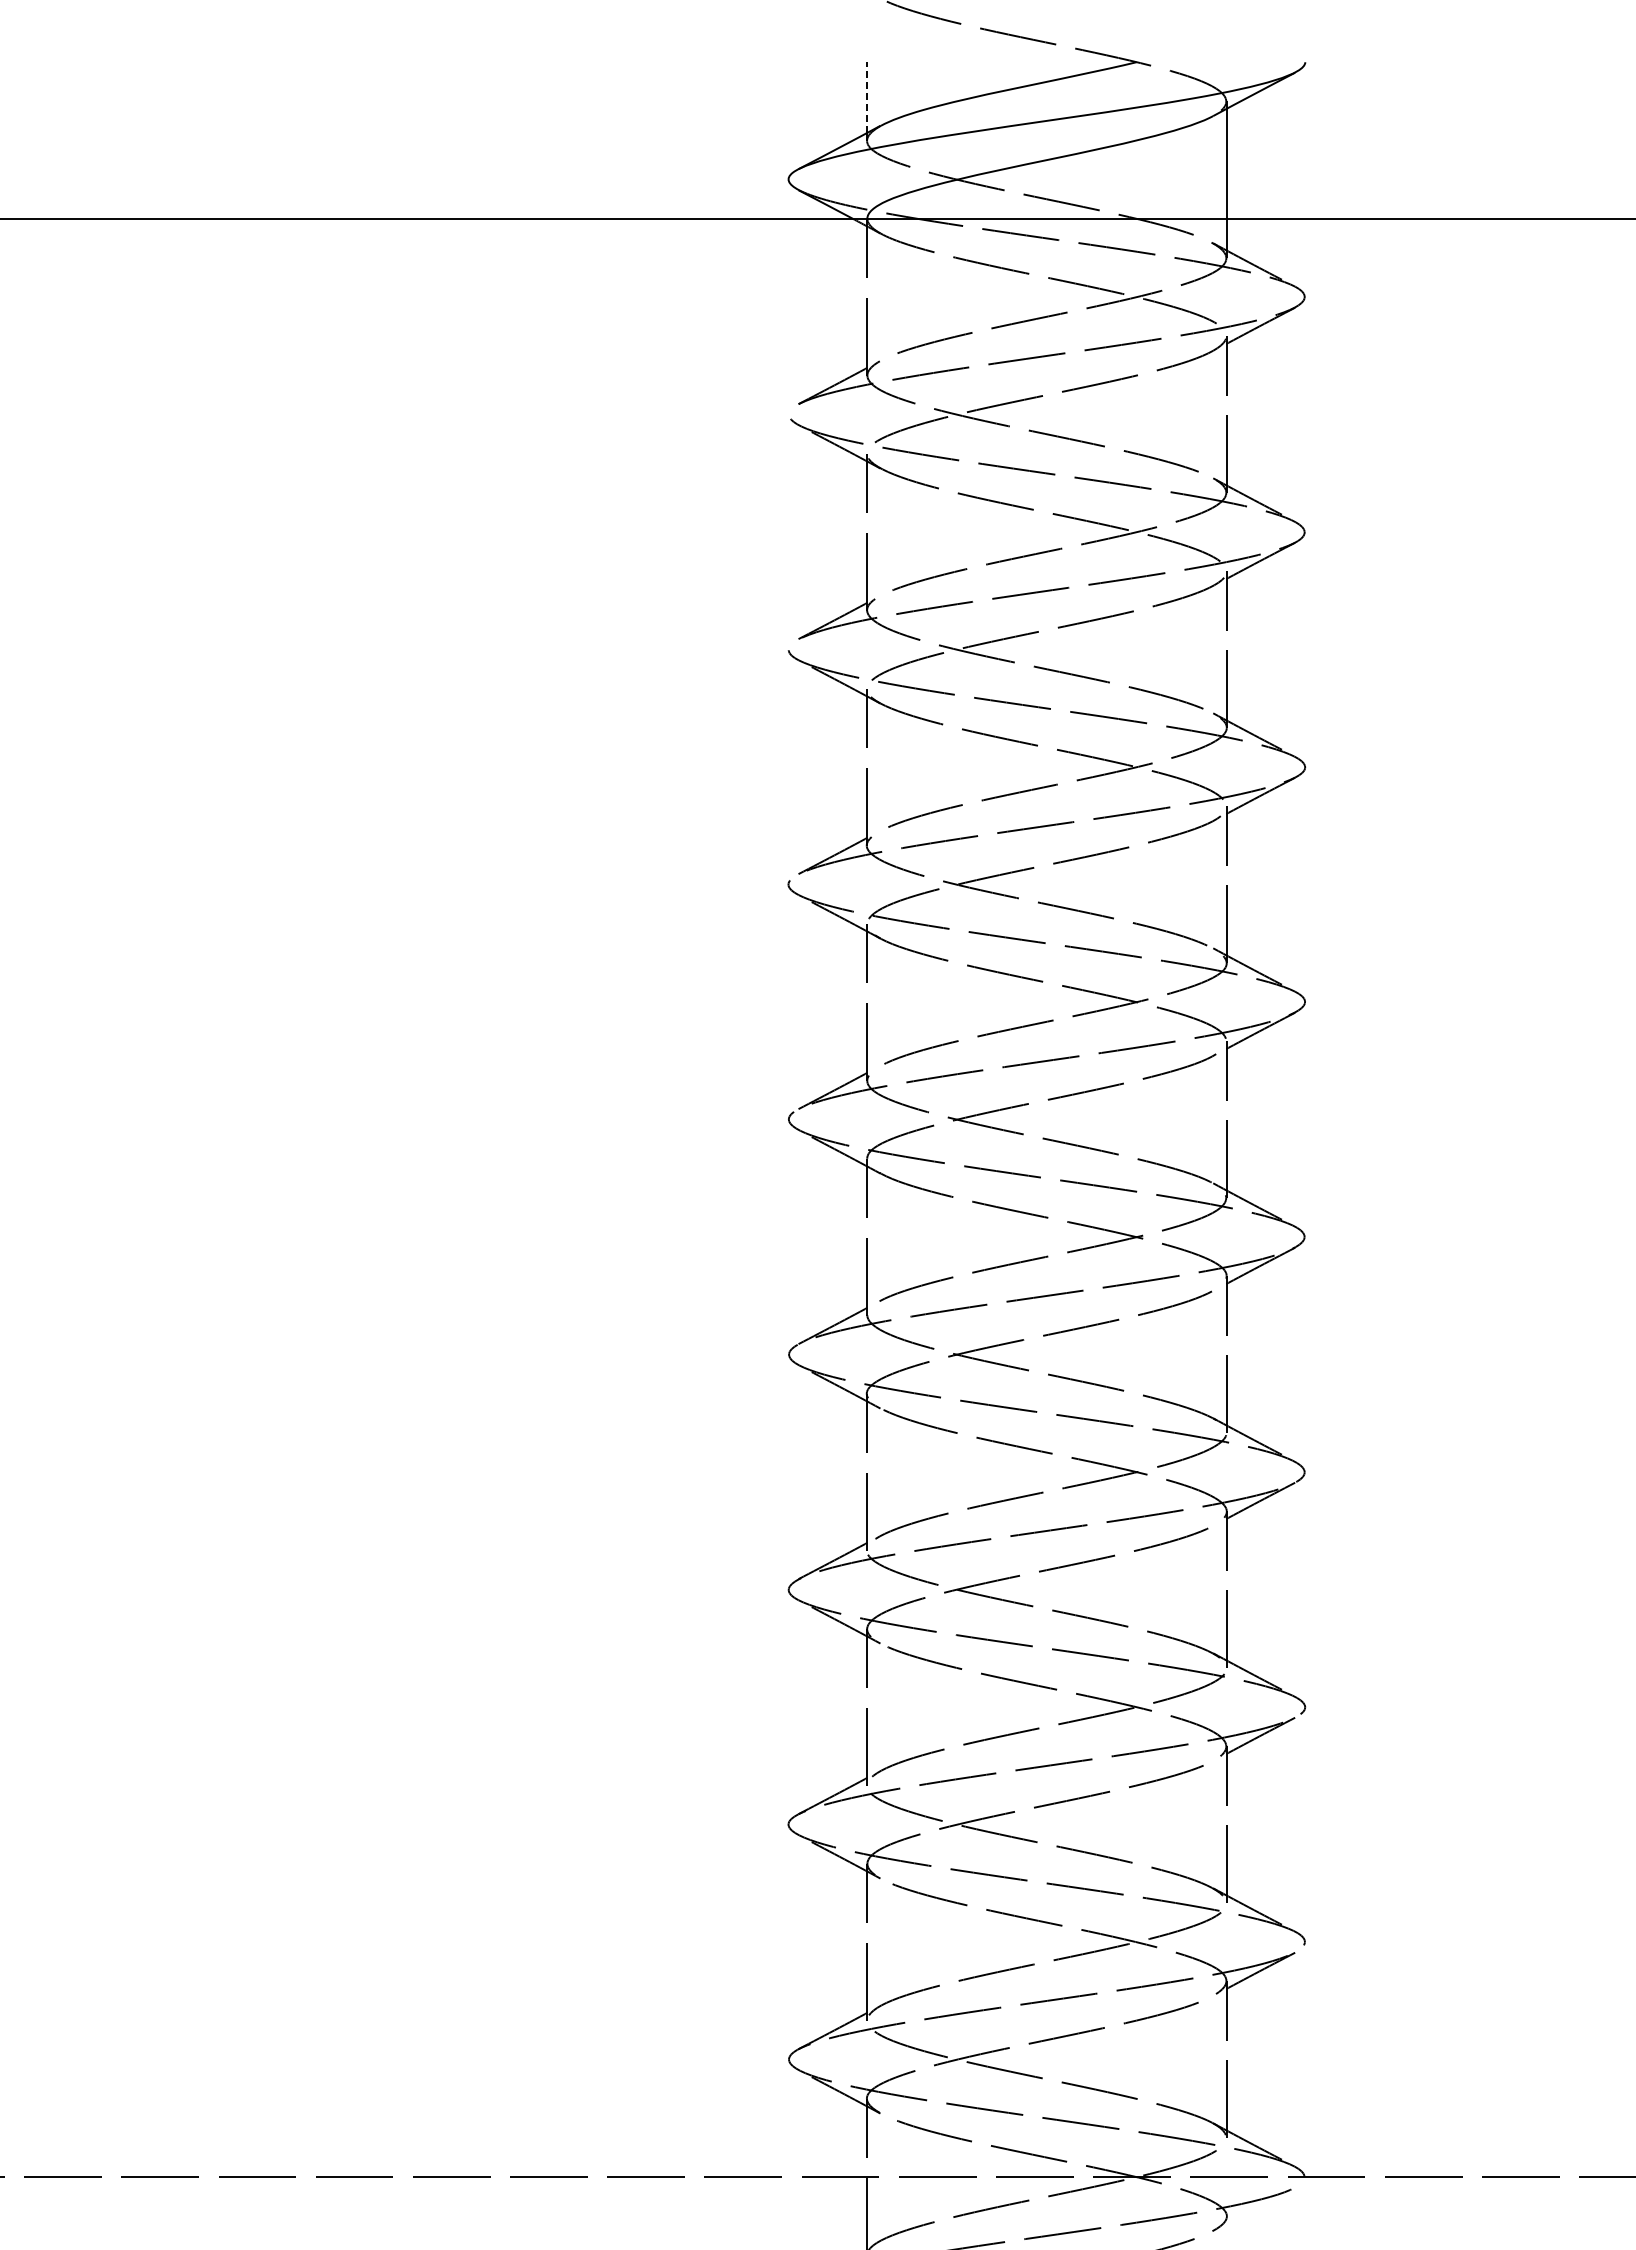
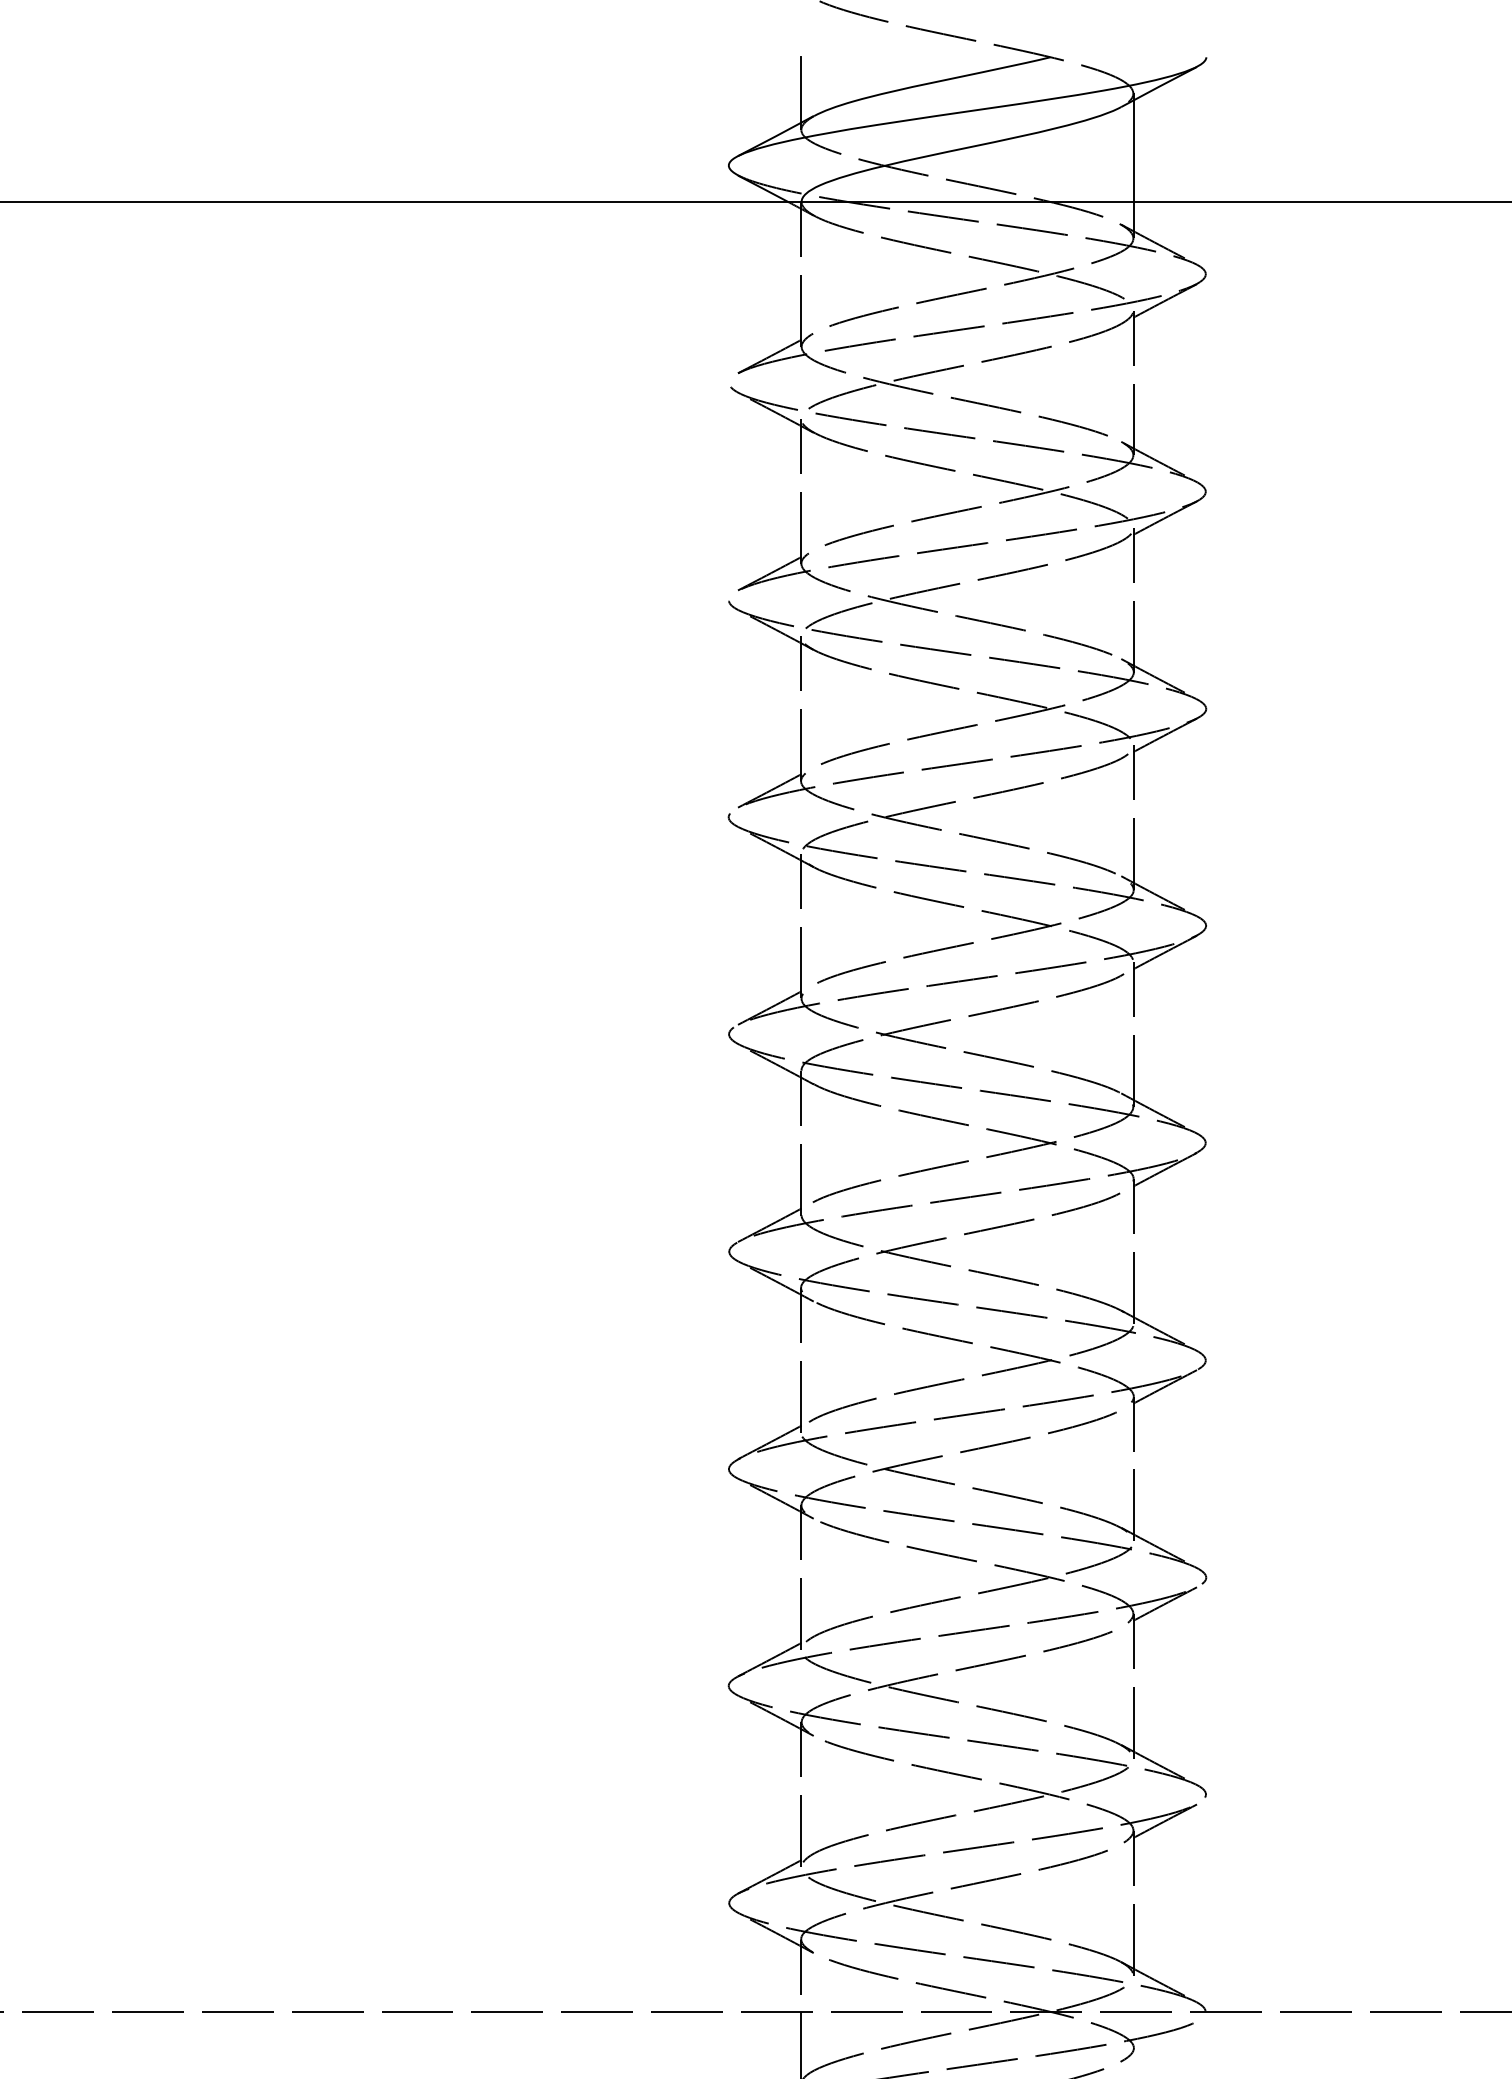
line: (866, 97) -> (800, 89), dashed -> solid

